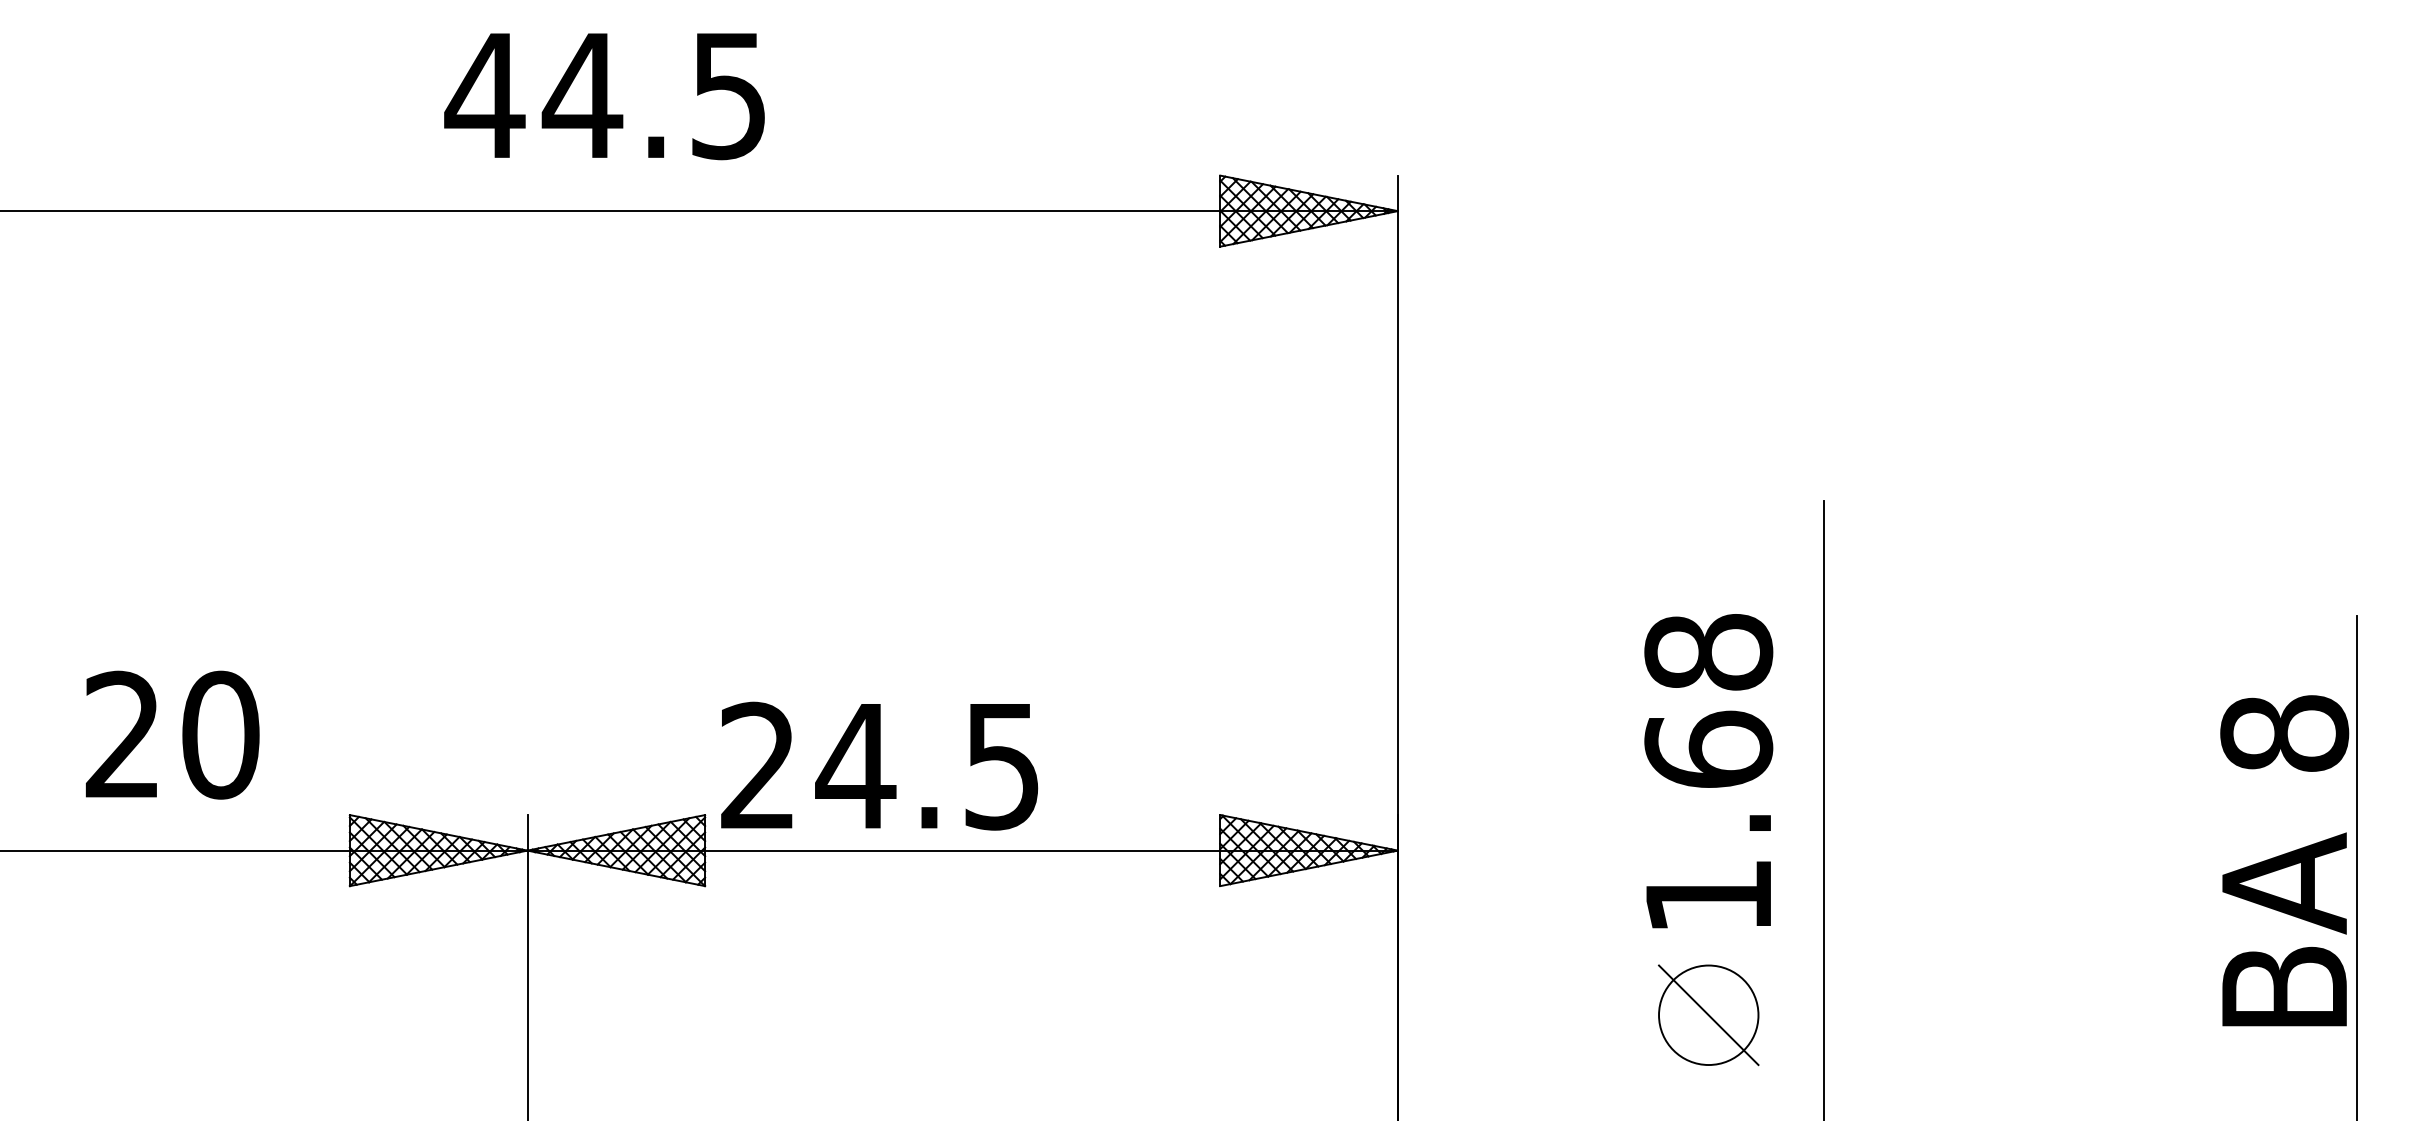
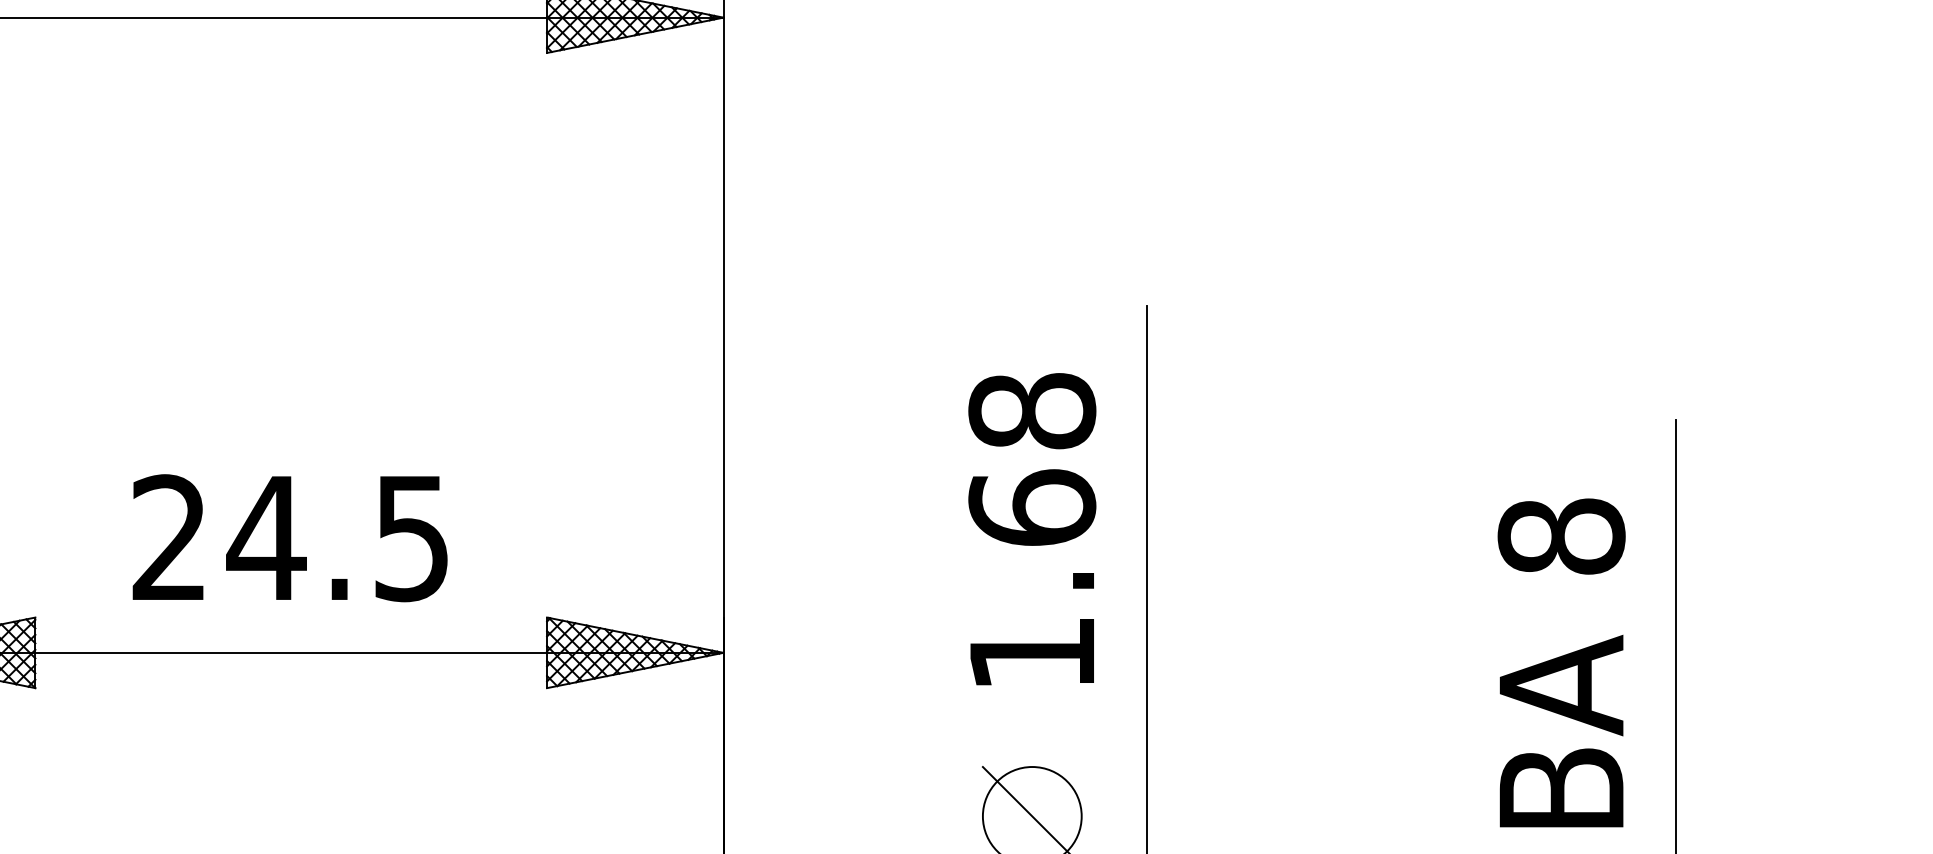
text: (879, 765) -> (290, 537), moved
text: (1708, 771) -> (1032, 529), moved
text: (2284, 860) -> (1561, 662), moved

